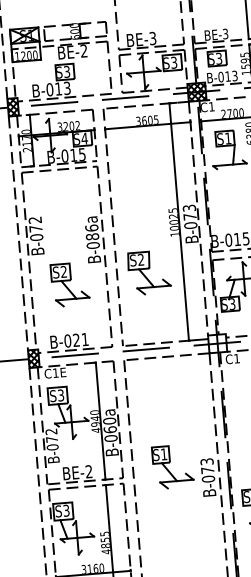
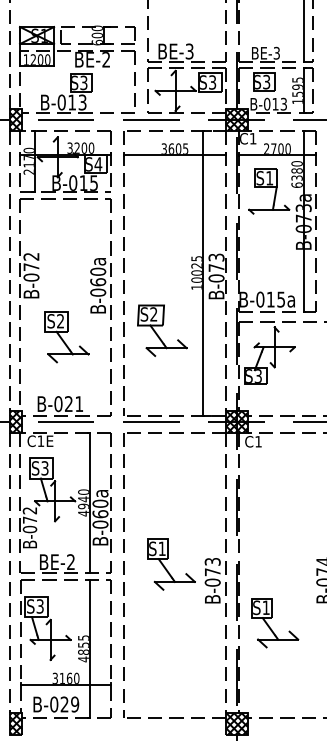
text: (77, 125) -> (91, 147), 3202 -> 3200
text: (92, 232) -> (98, 276), B-086a -> B-060a
hatch: (217, 343) -> (236, 421), added

